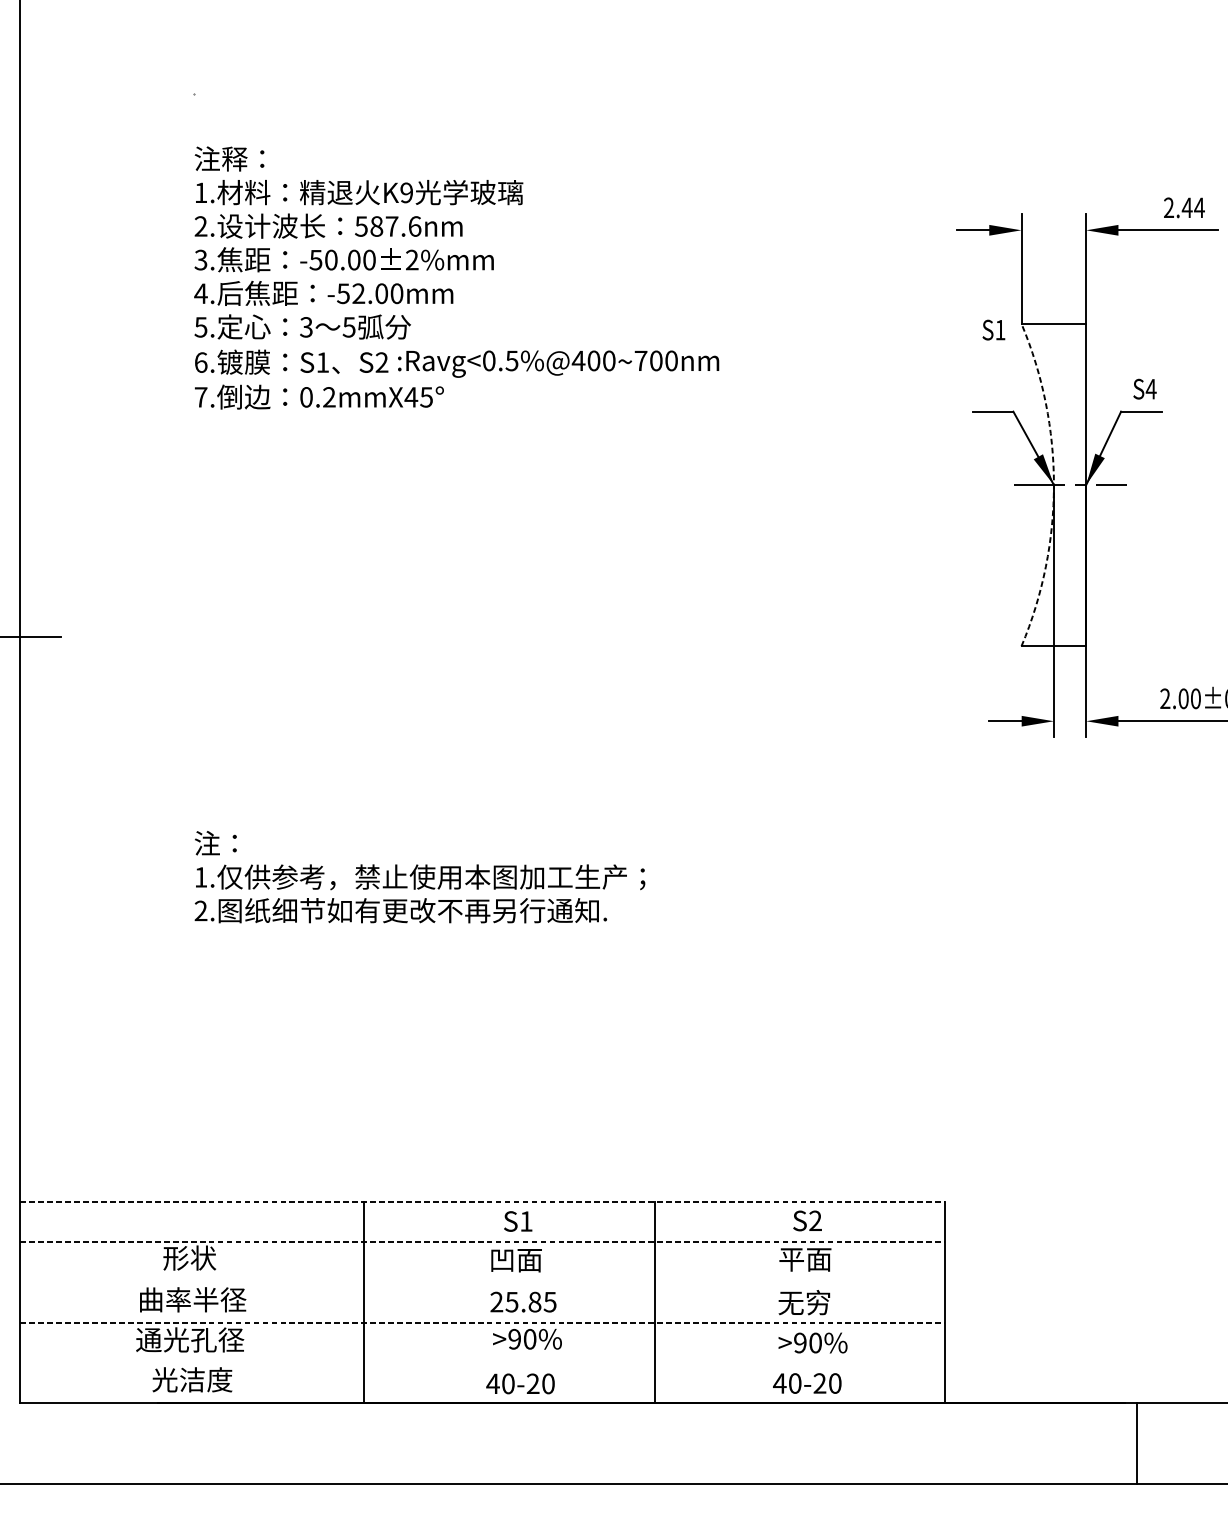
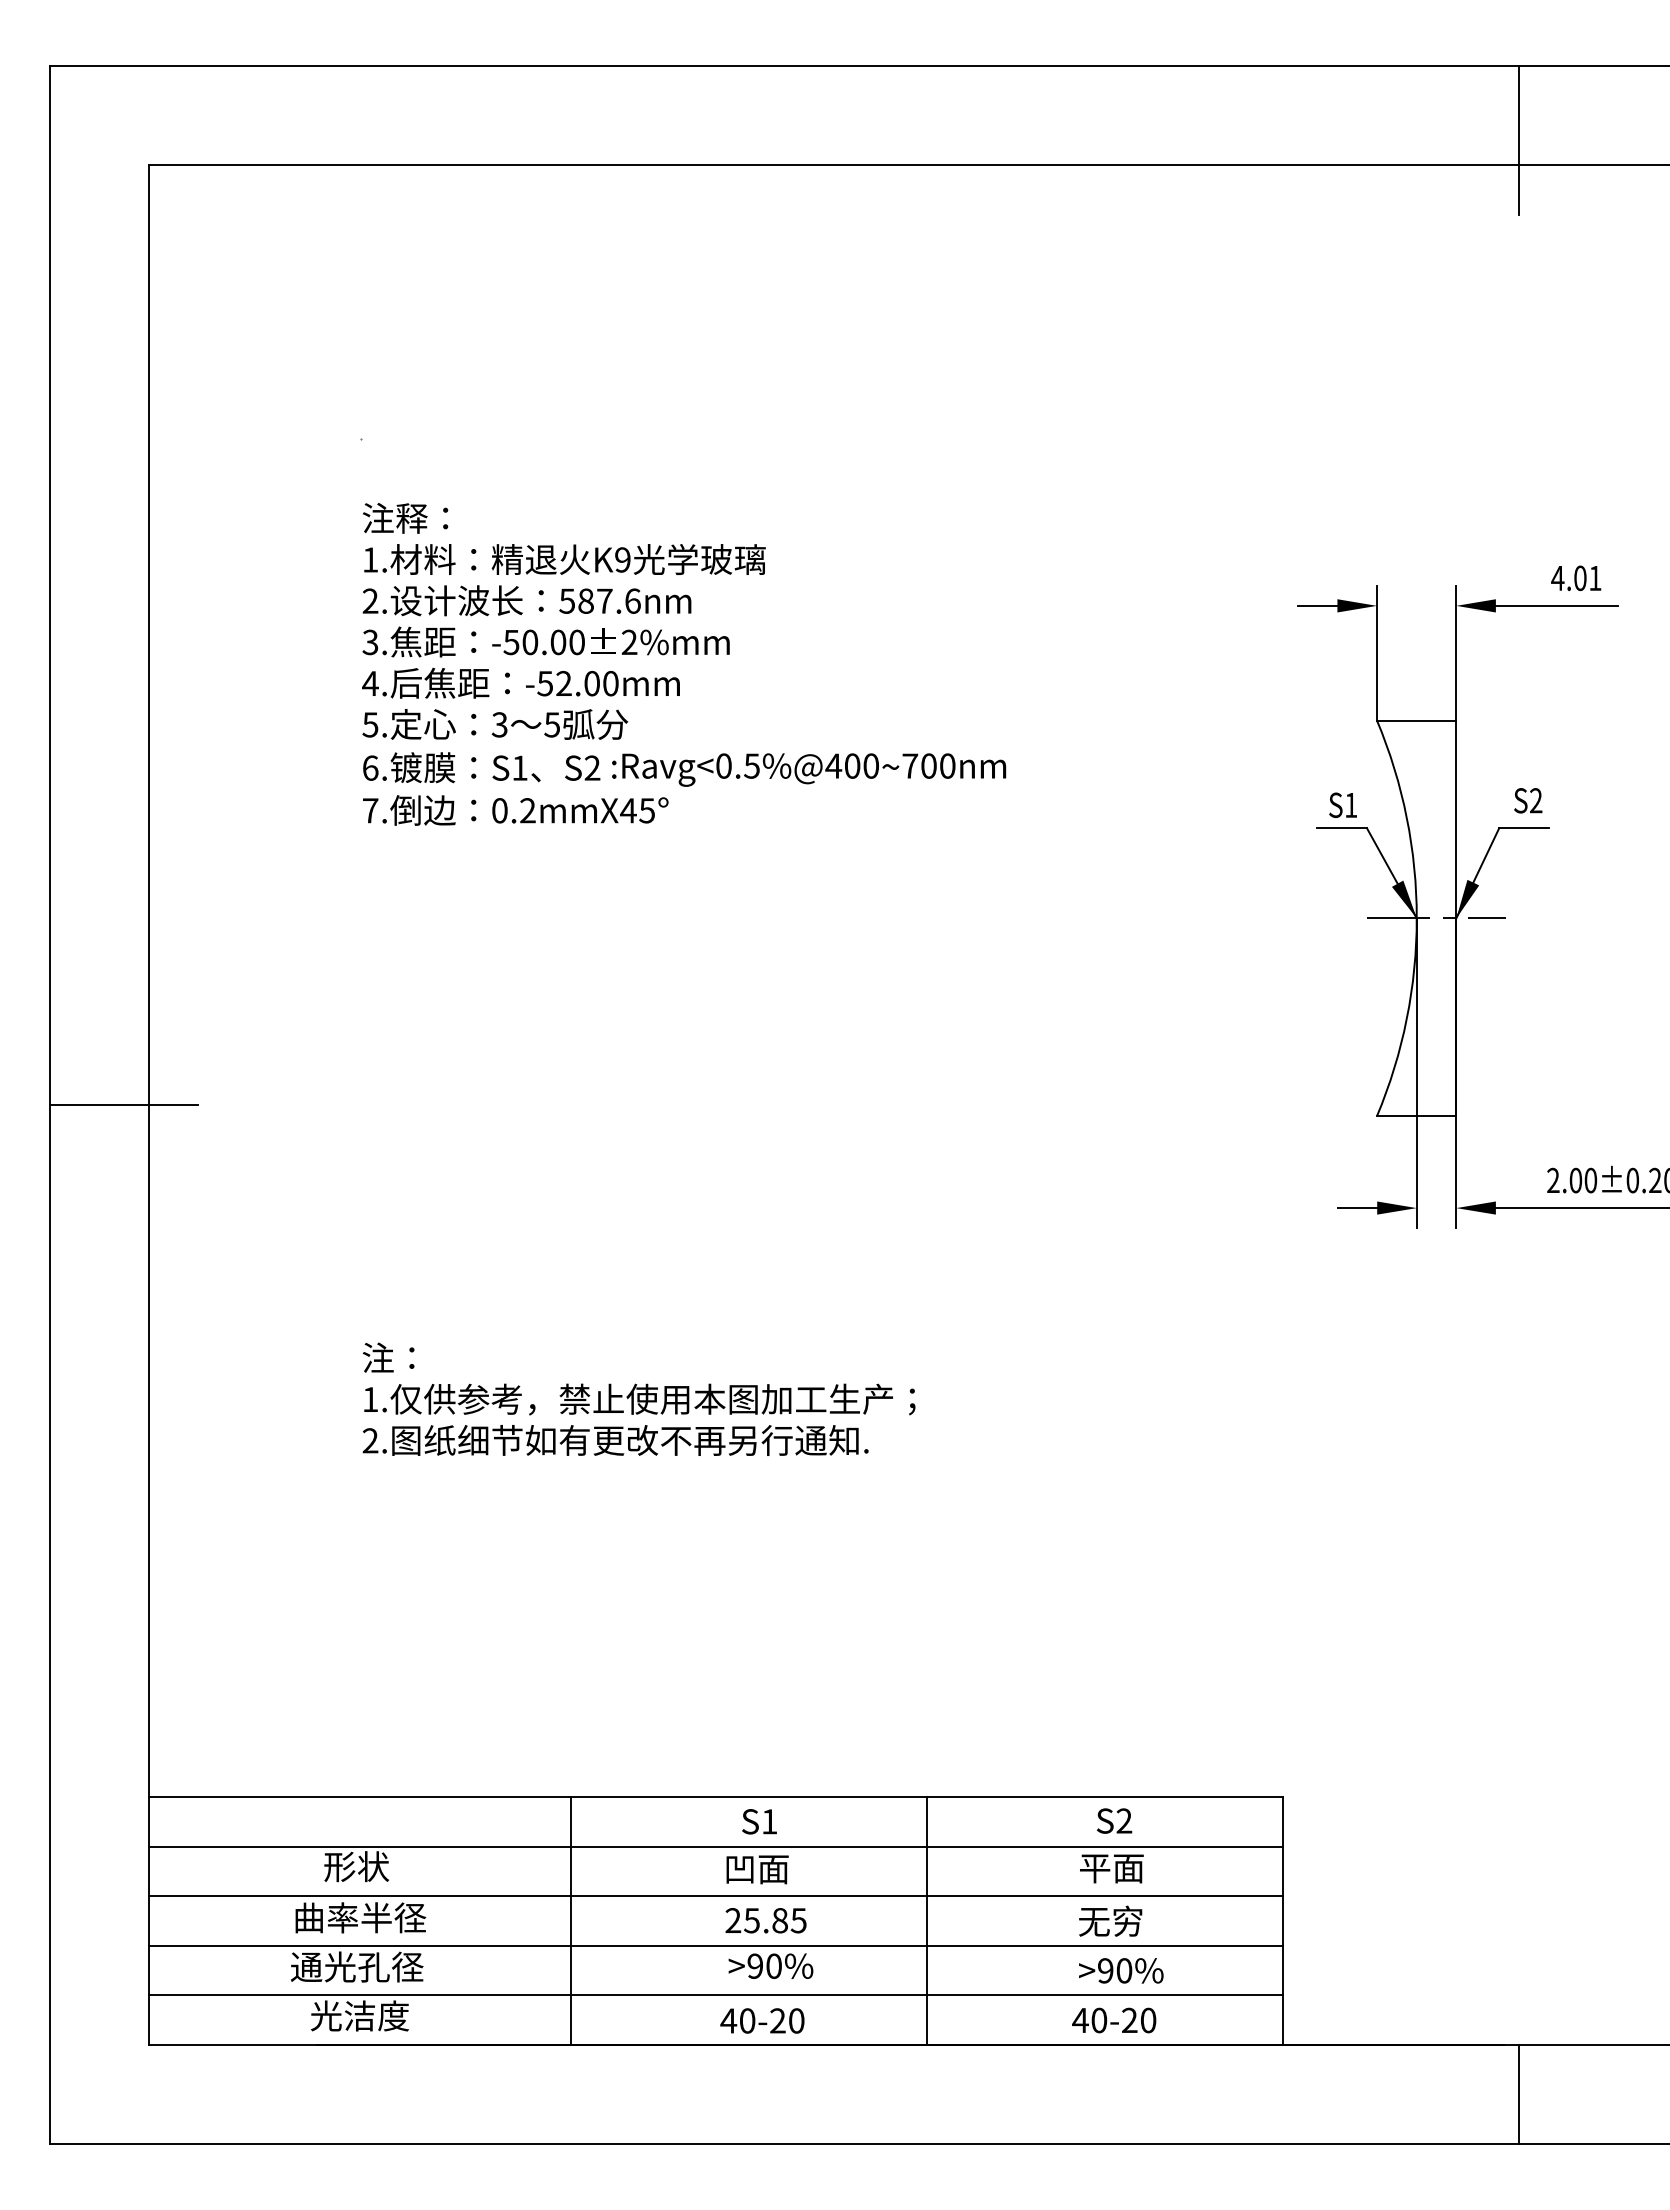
text: (1184, 208) -> (1576, 578), 2.44 -> 4.01
text: (993, 329) -> (1342, 804), moved
text: (1150, 388) -> (1535, 800), S4 -> S2
arc: (1053, 485) -> (1416, 918), dashed -> solid
line: (483, 1201) -> (716, 1797), dashed -> solid
line: (483, 1241) -> (716, 1846), dashed -> solid
line: (483, 1282) -> (716, 1896), added
line: (483, 1322) -> (716, 1945), dashed -> solid
line: (483, 1363) -> (716, 1995), added

